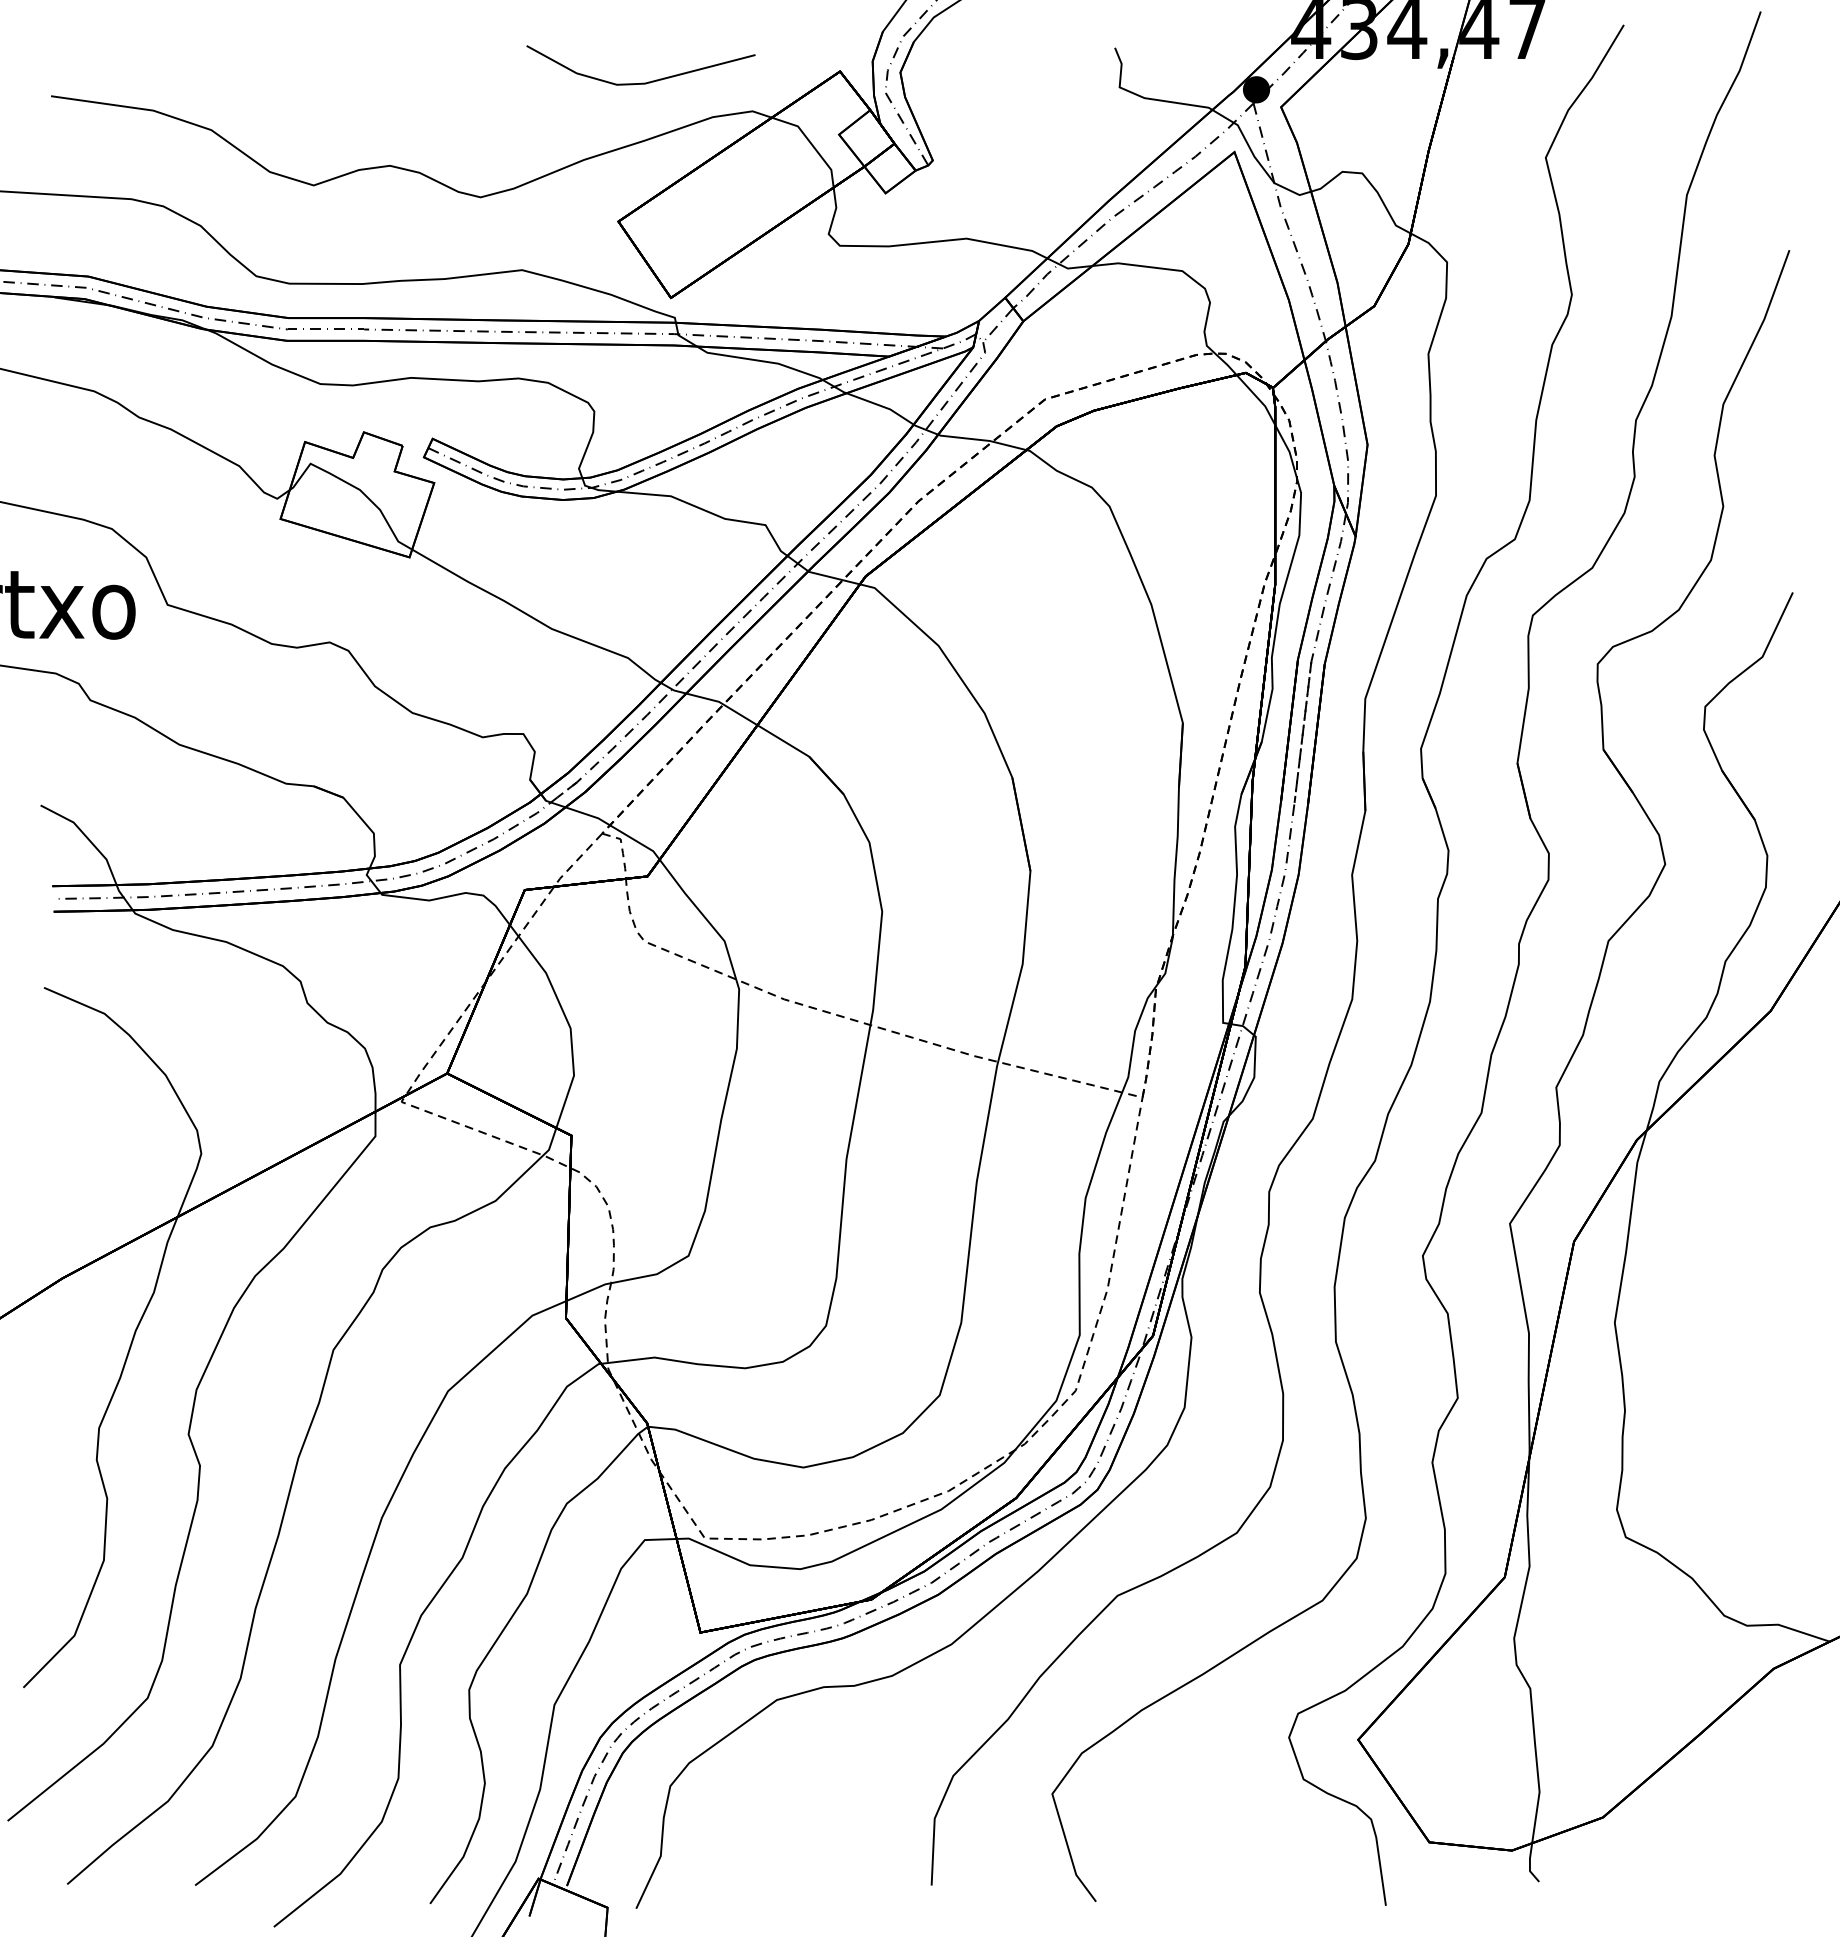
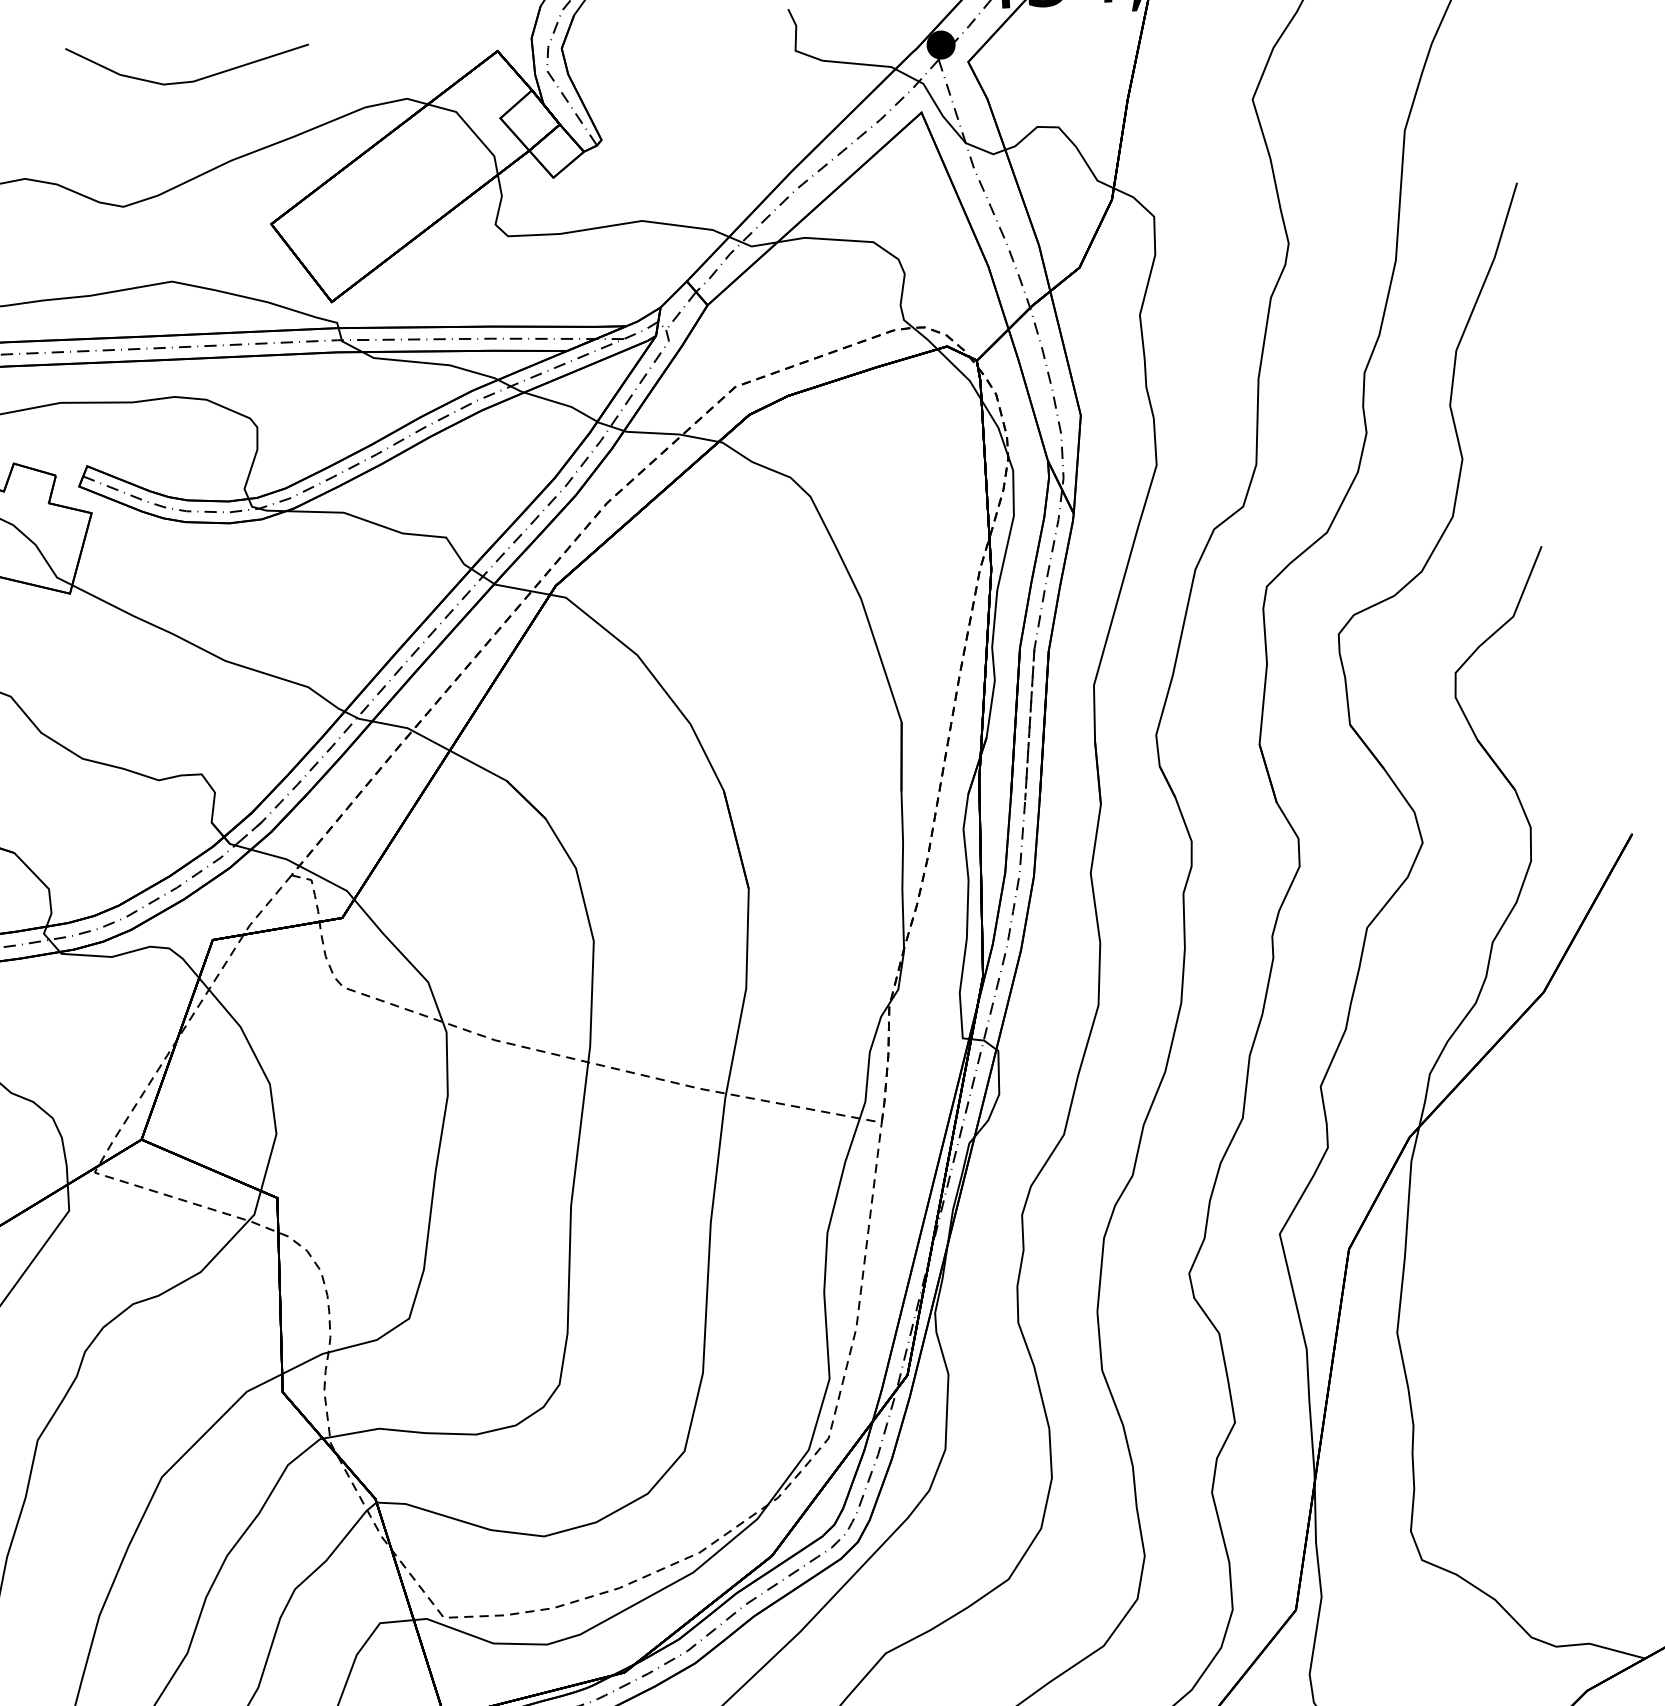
line: (641, 82) -> (189, 80), moved

